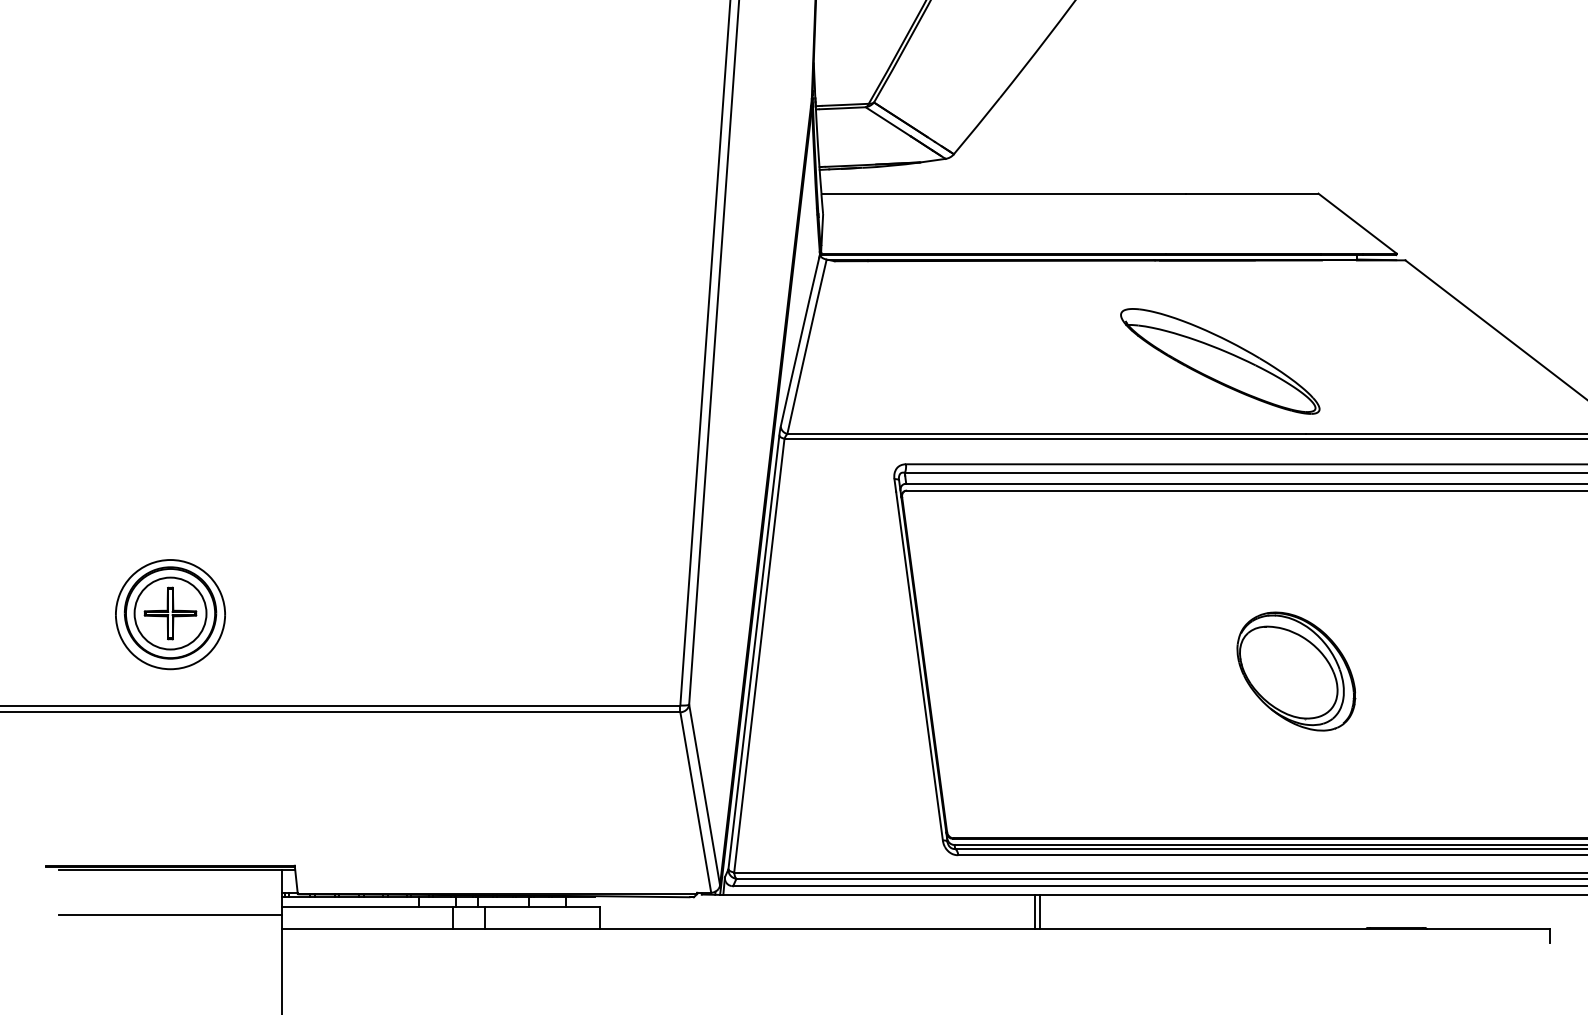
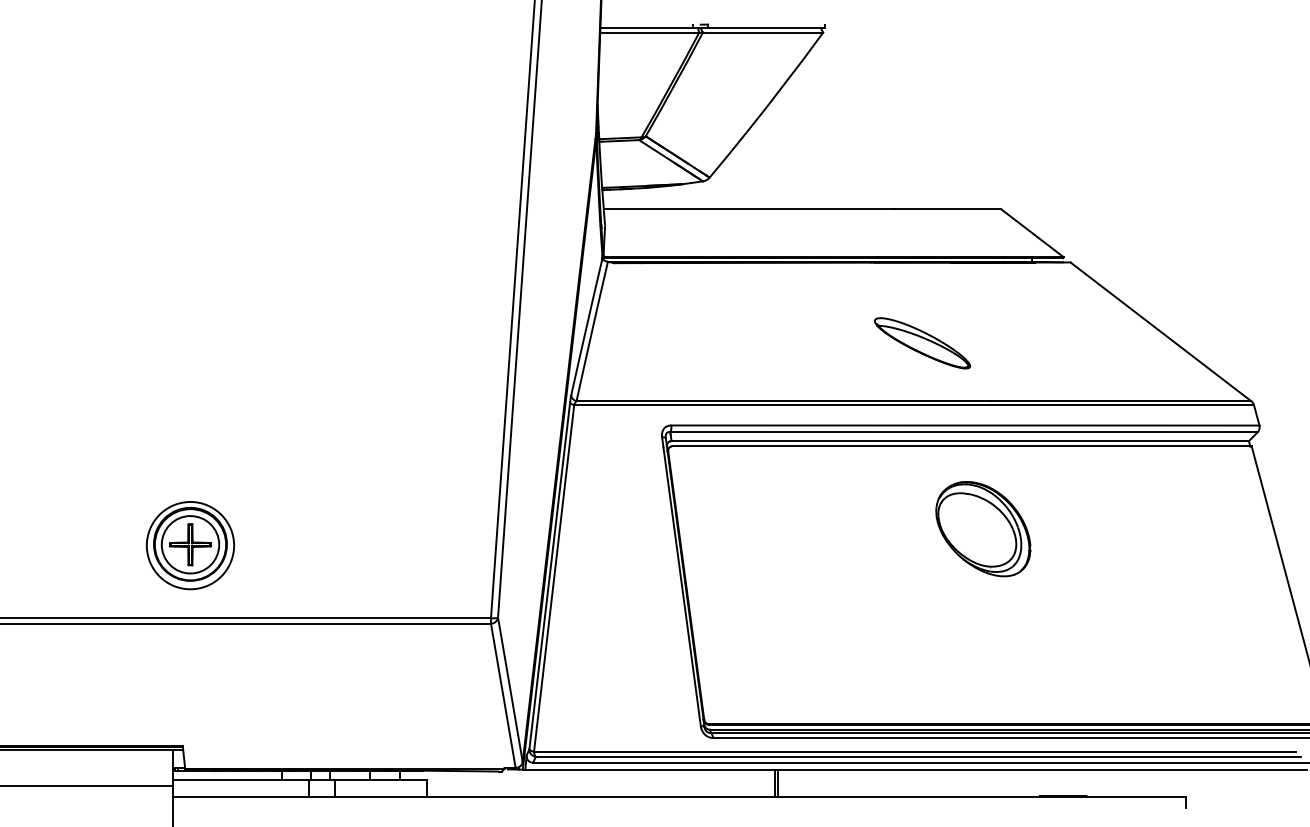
part: (1220, 361) -> (922, 343), size x0.6
part: (169, 614) -> (189, 545), moved
part: (1296, 672) -> (983, 529), moved

